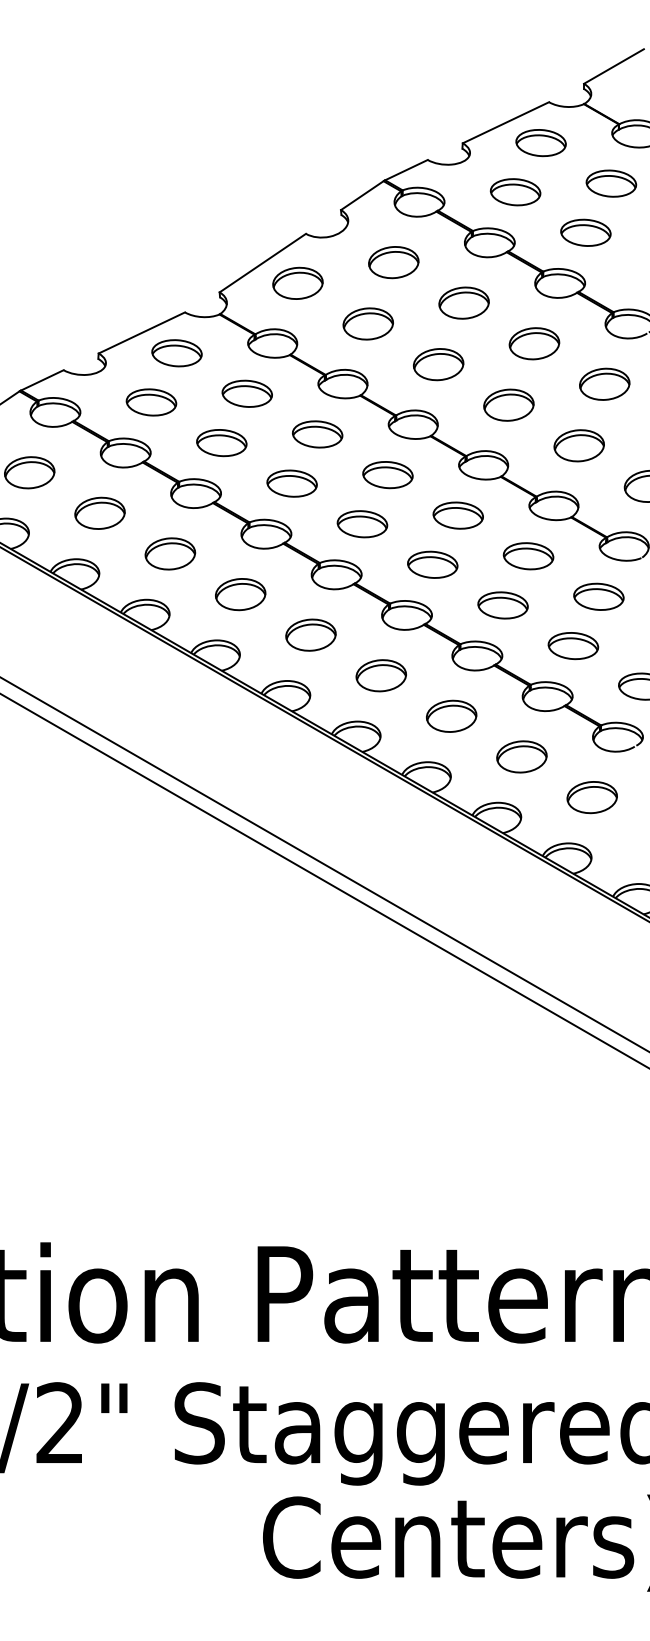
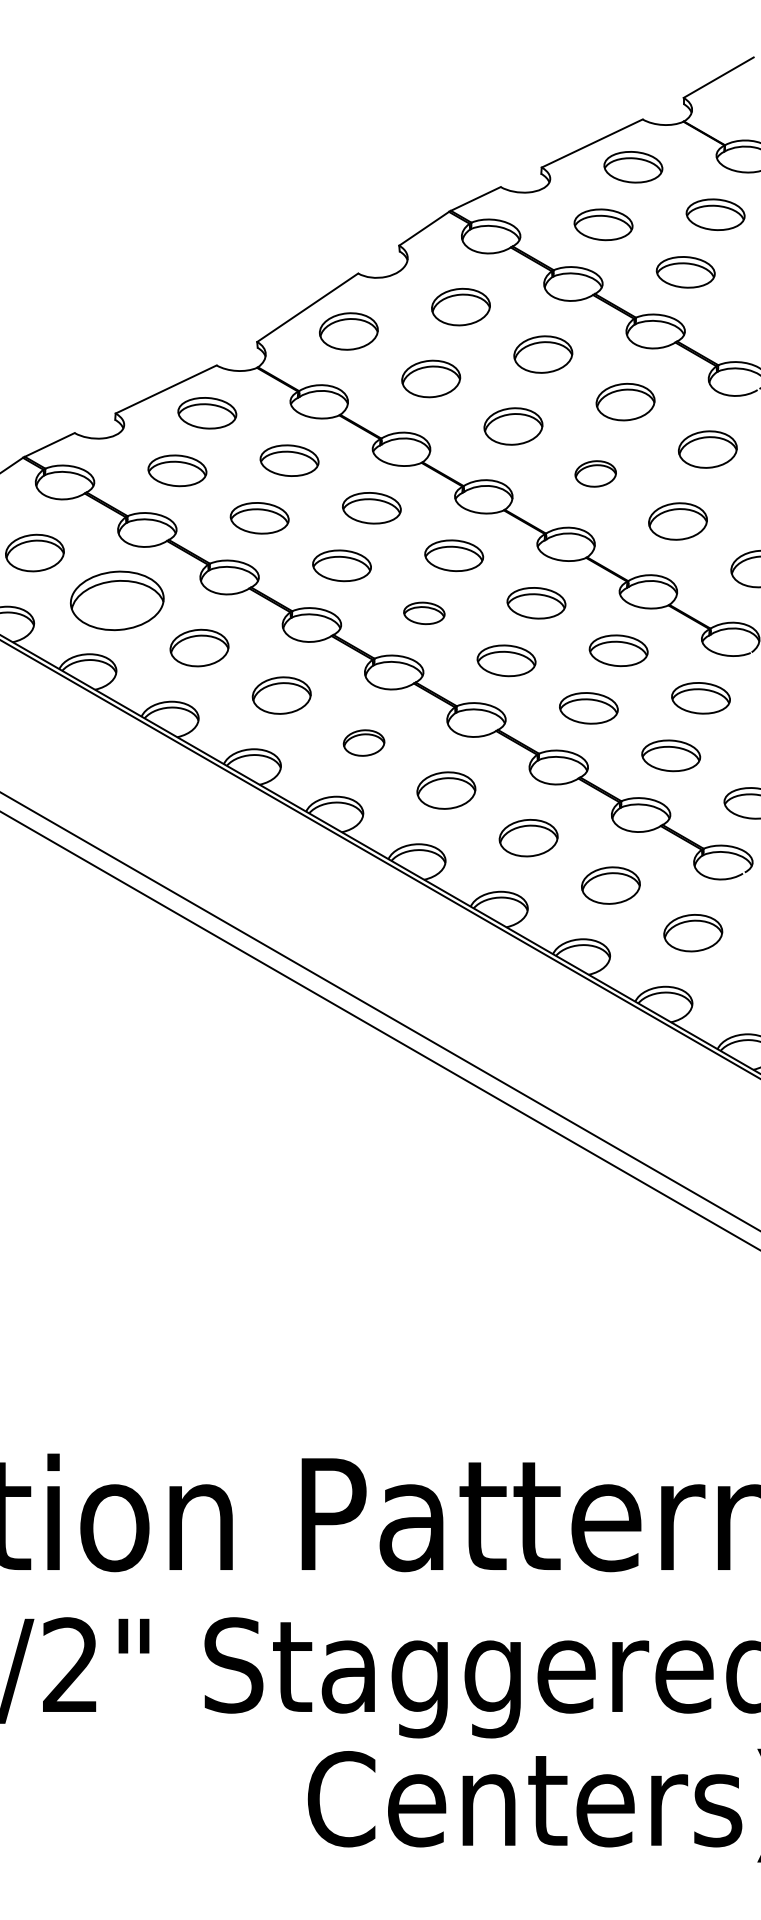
part: (508, 404) -> (595, 473), size x0.7
part: (99, 512) -> (116, 599), size x1.6
part: (362, 524) -> (424, 613), size x0.7
part: (310, 634) -> (363, 742), size x0.7

